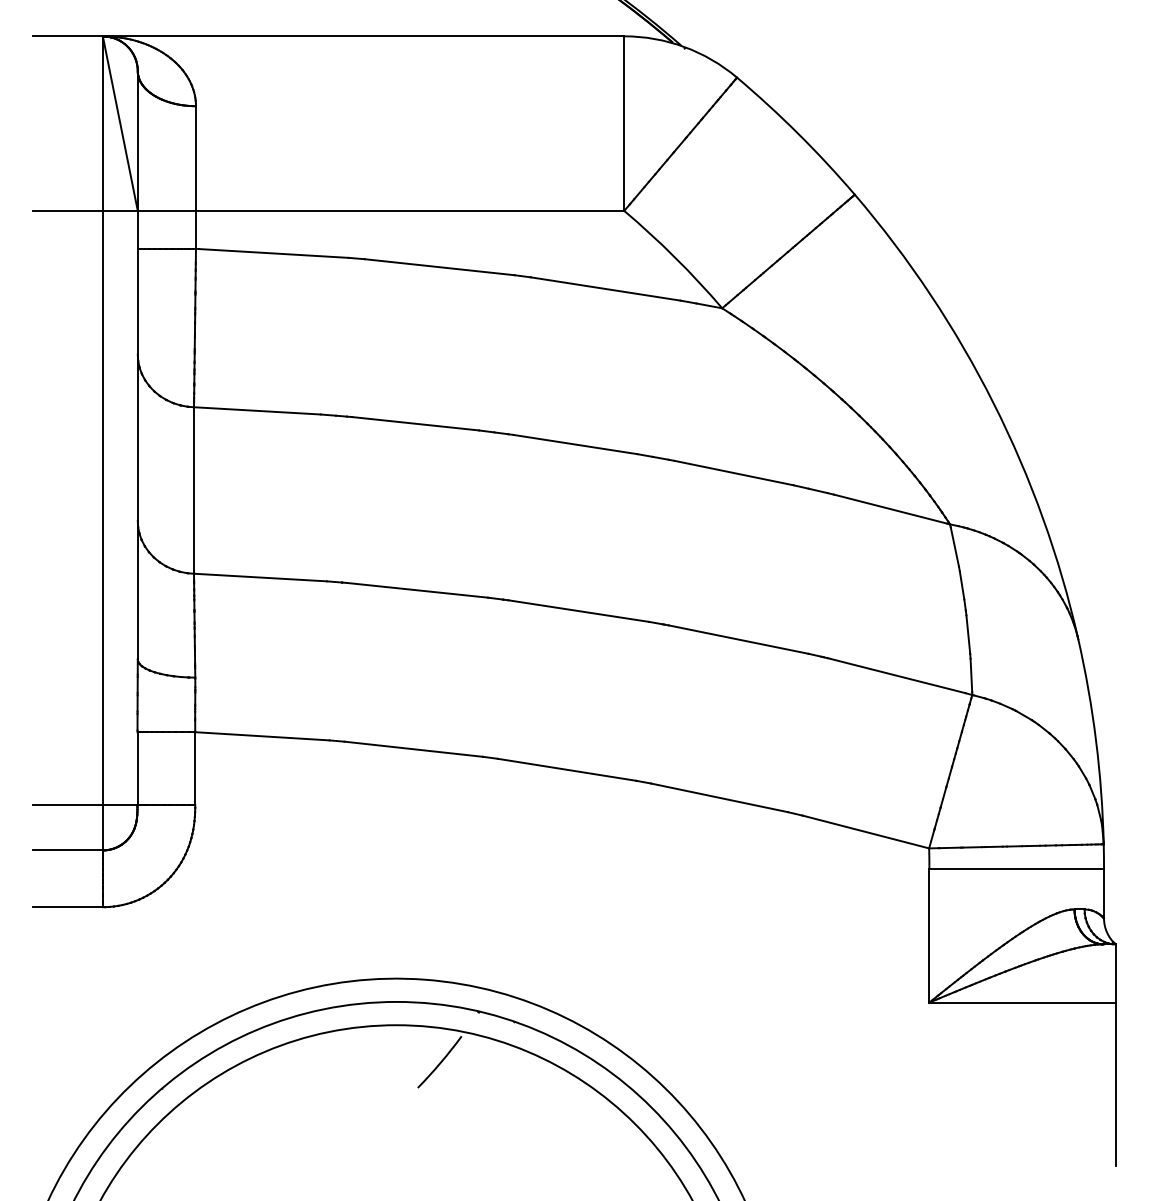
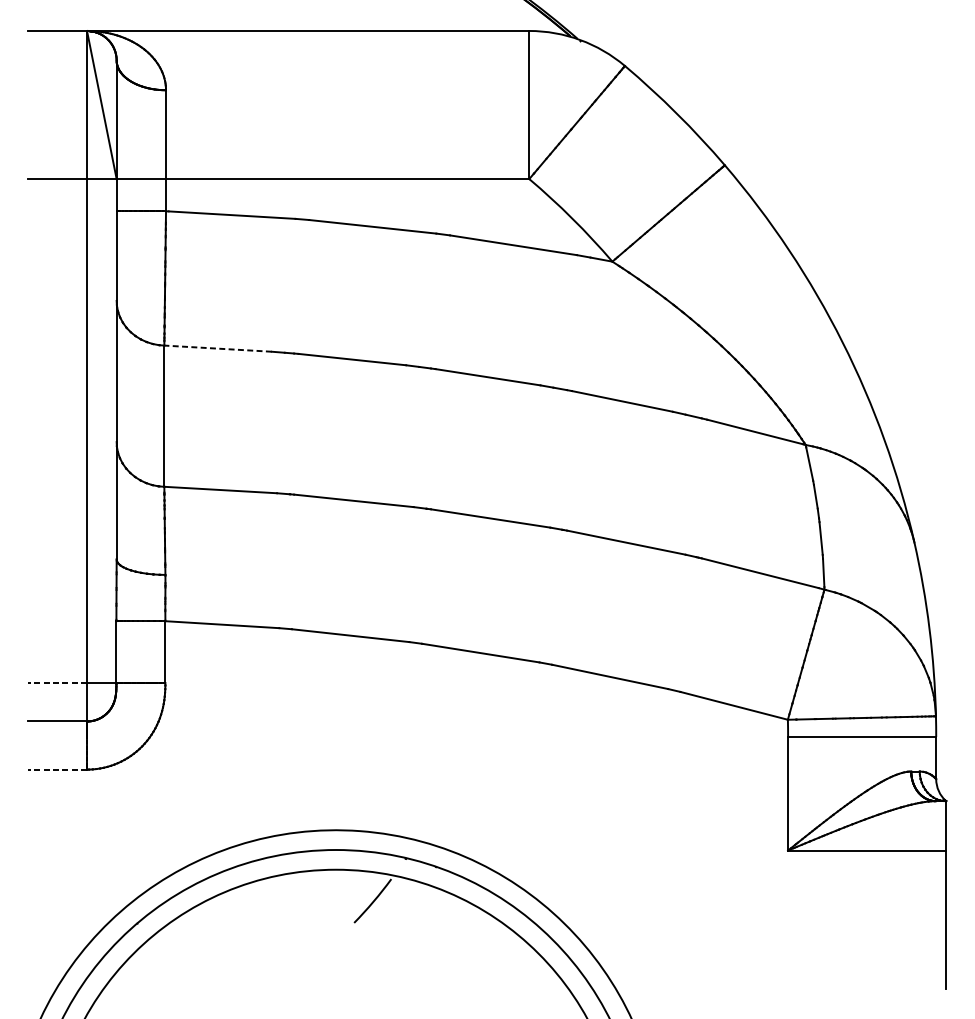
line: (256, 410) -> (217, 348), solid -> dashed
line: (67, 805) -> (57, 683), solid -> dashed
line: (67, 907) -> (57, 769), solid -> dashed

